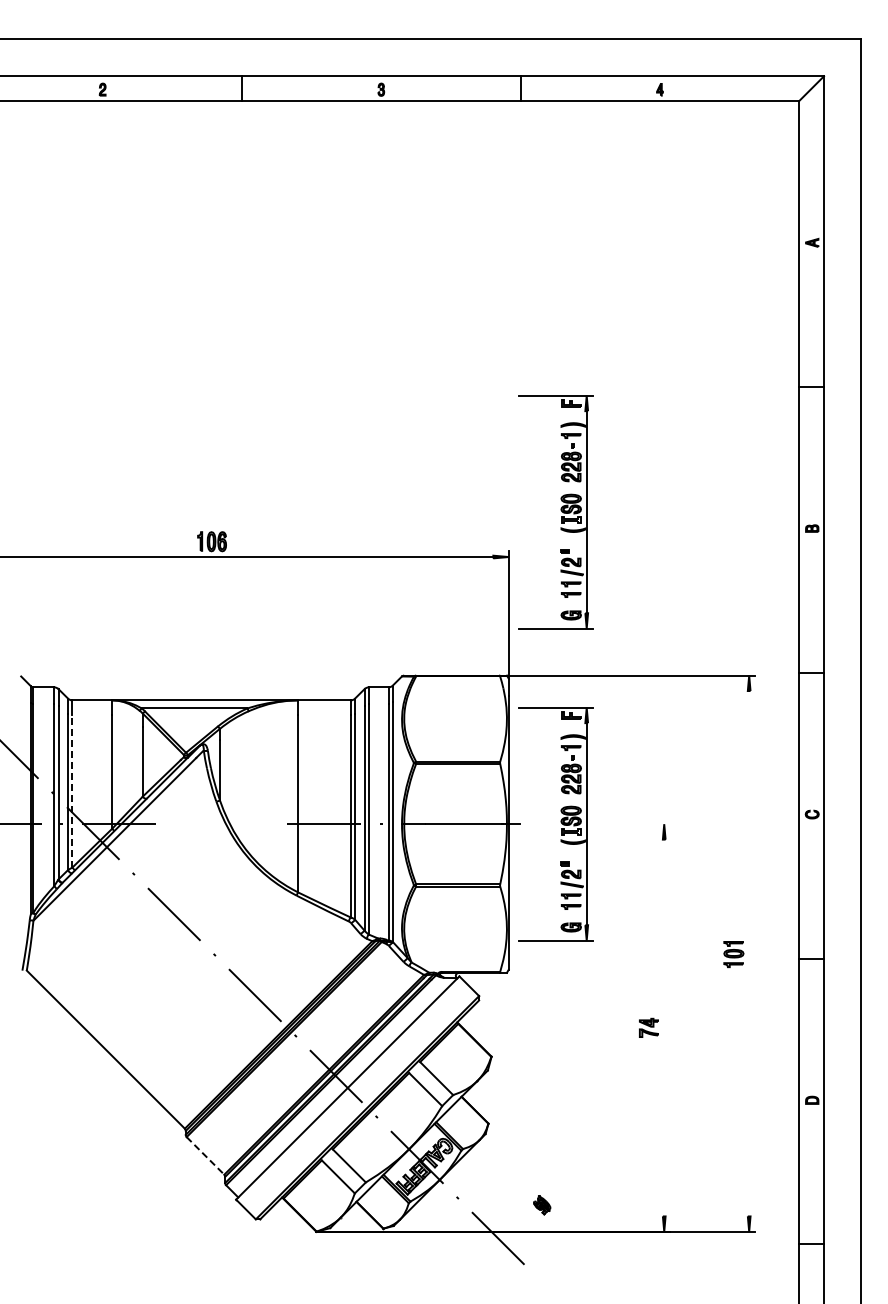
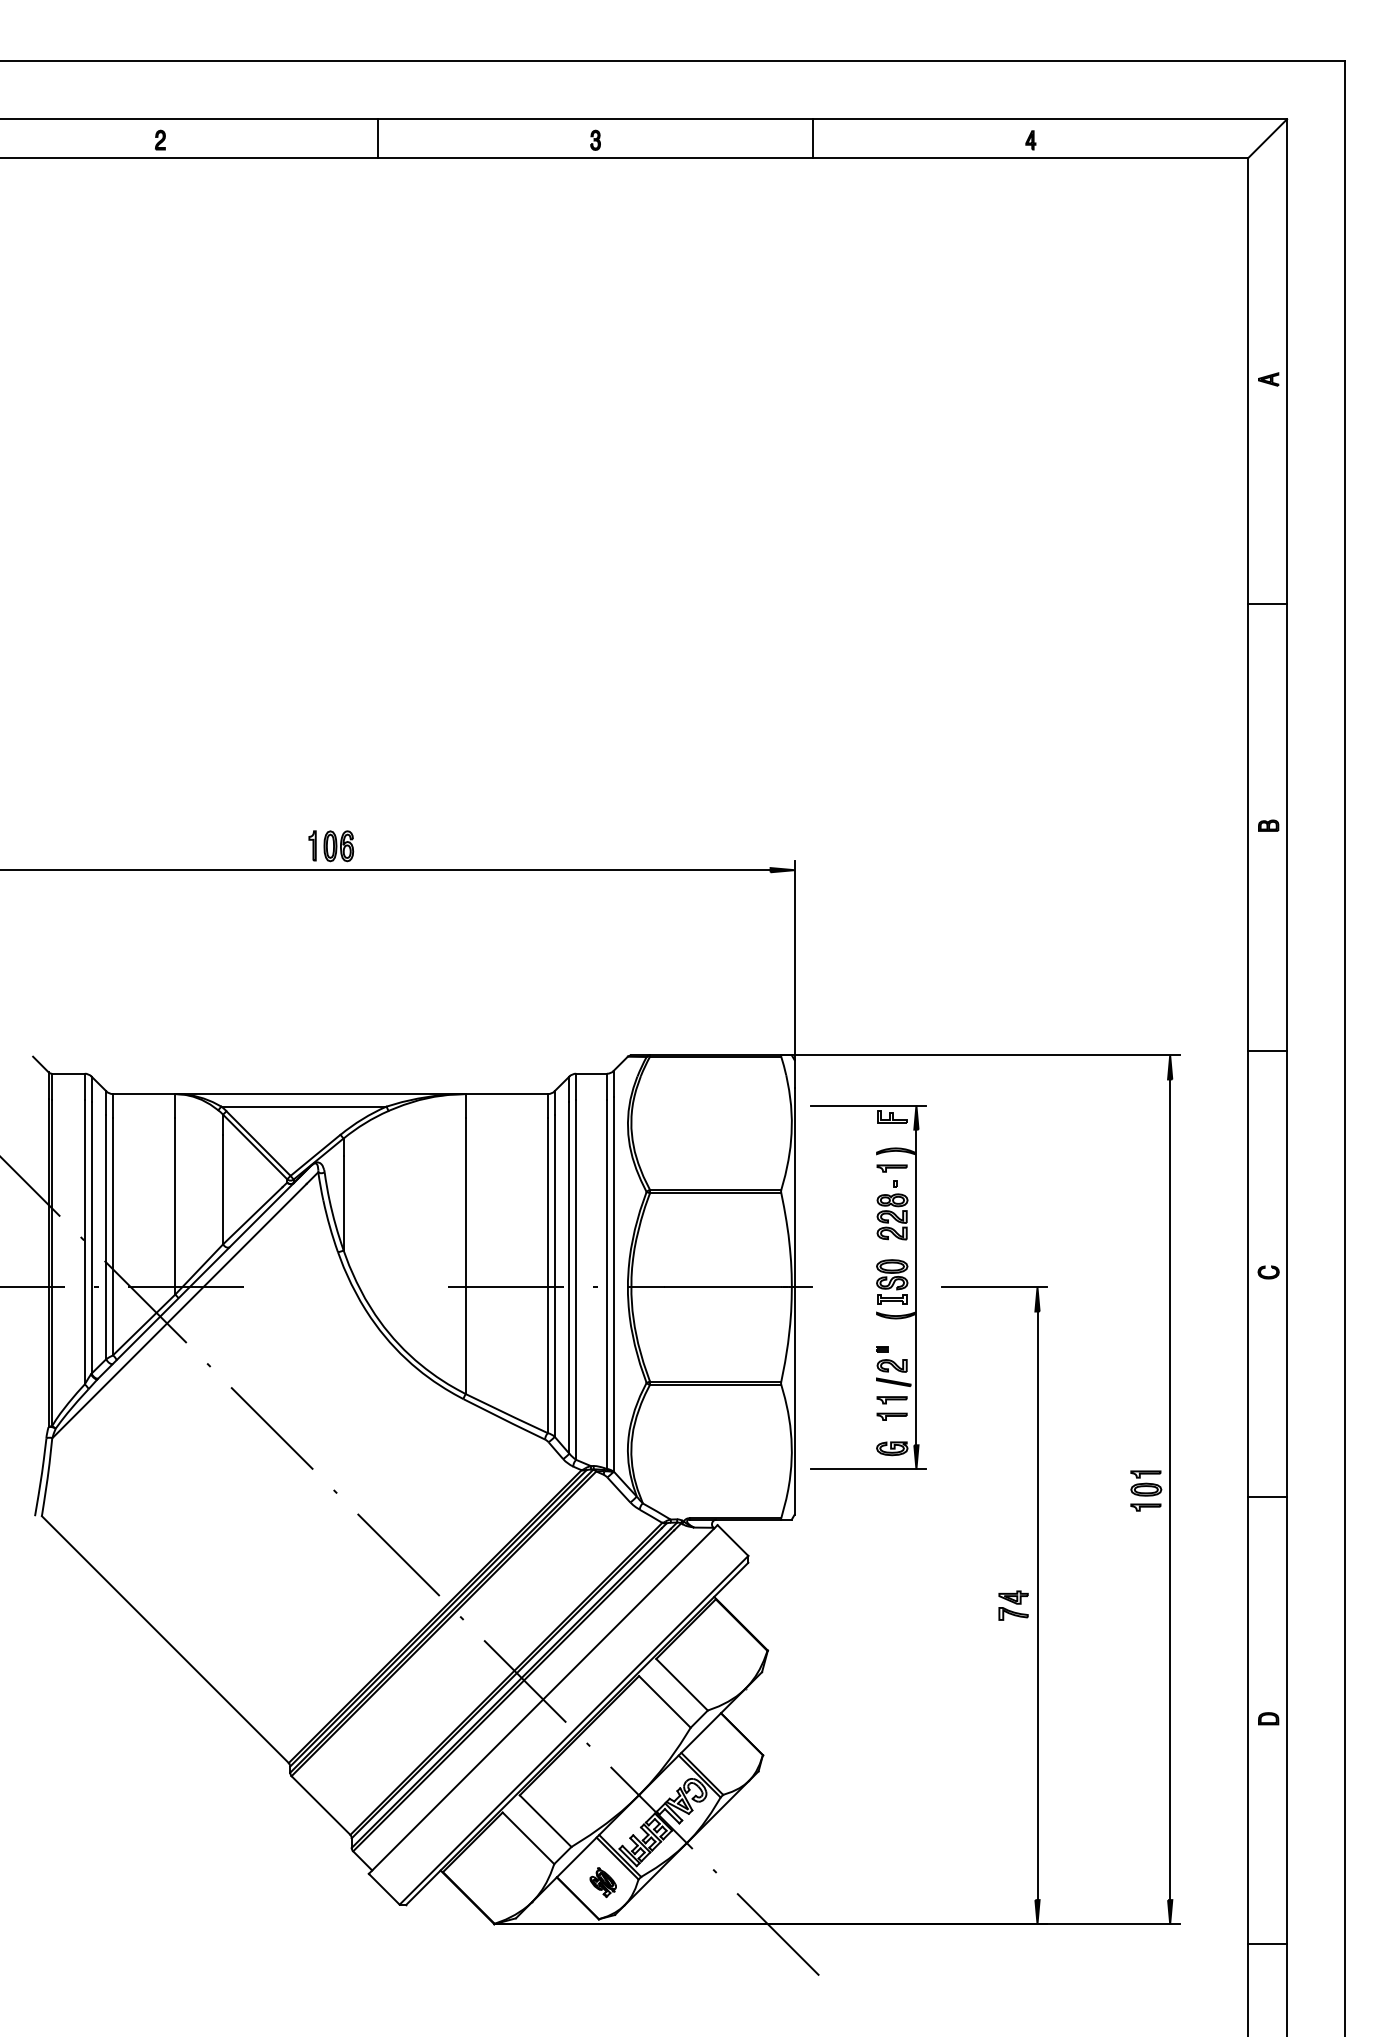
part: (555, 512) -> (867, 800), removed
line: (72, 791) -> (113, 1236), dashed -> solid
line: (636, 824) -> (994, 1287), added
line: (749, 953) -> (1170, 1489), added
line: (664, 1027) -> (1037, 1604), added
line: (205, 1155) -> (320, 1804), dashed -> solid
part: (542, 1205) -> (603, 1883), moved

